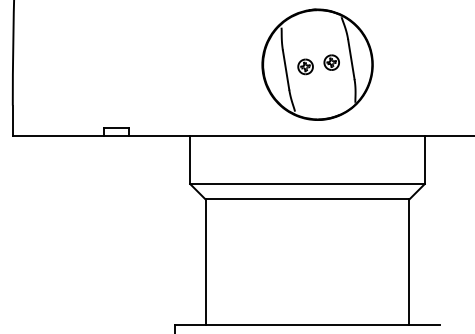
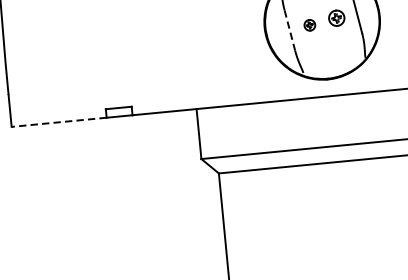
part: (305, 66) -> (309, 24), size x0.7
line: (286, 70) -> (290, 30), solid -> dashed
line: (58, 136) -> (59, 122), solid -> dashed

